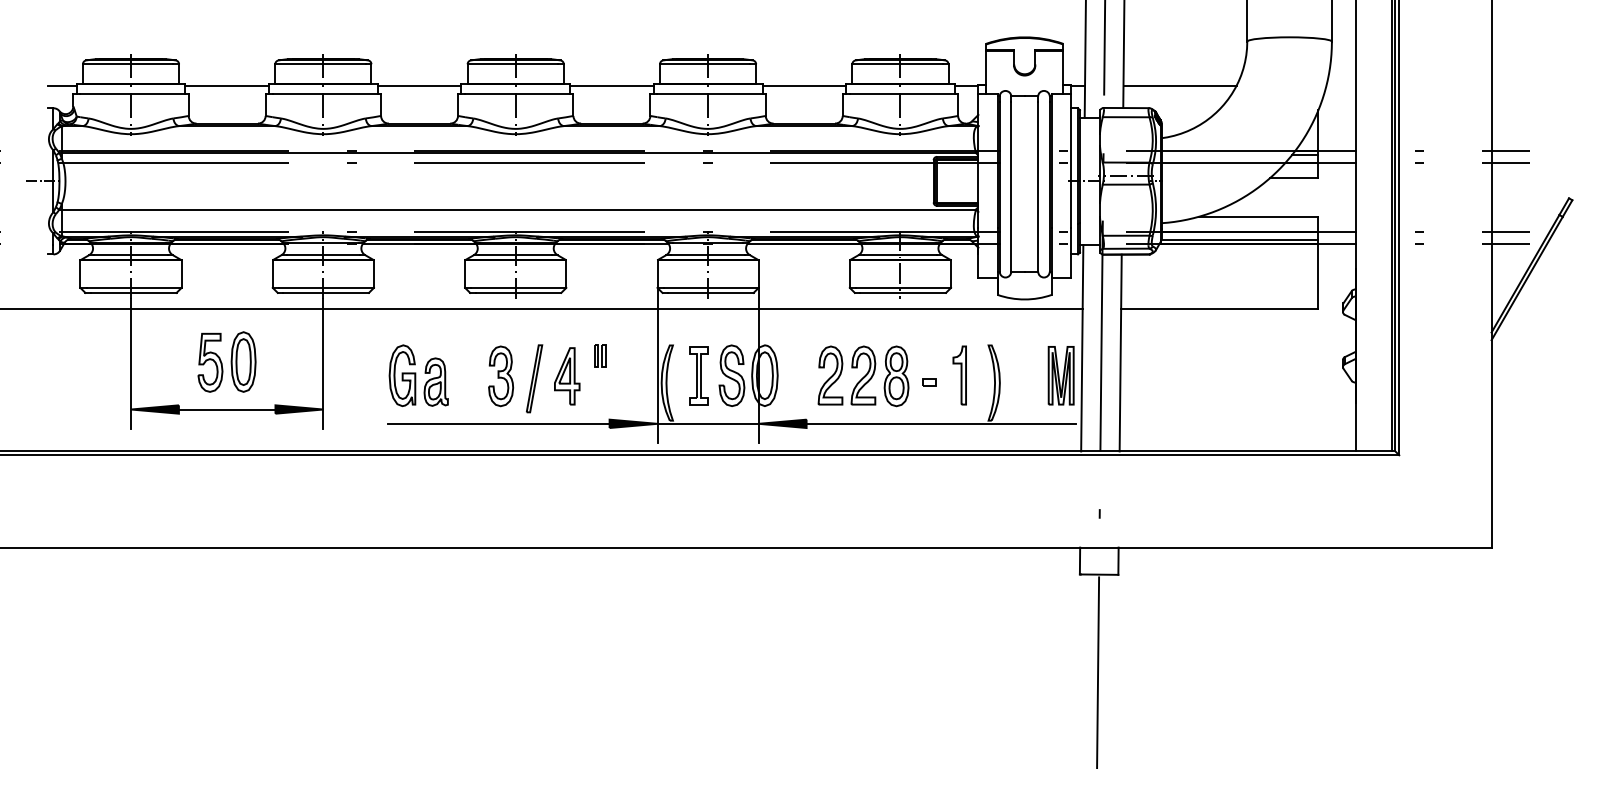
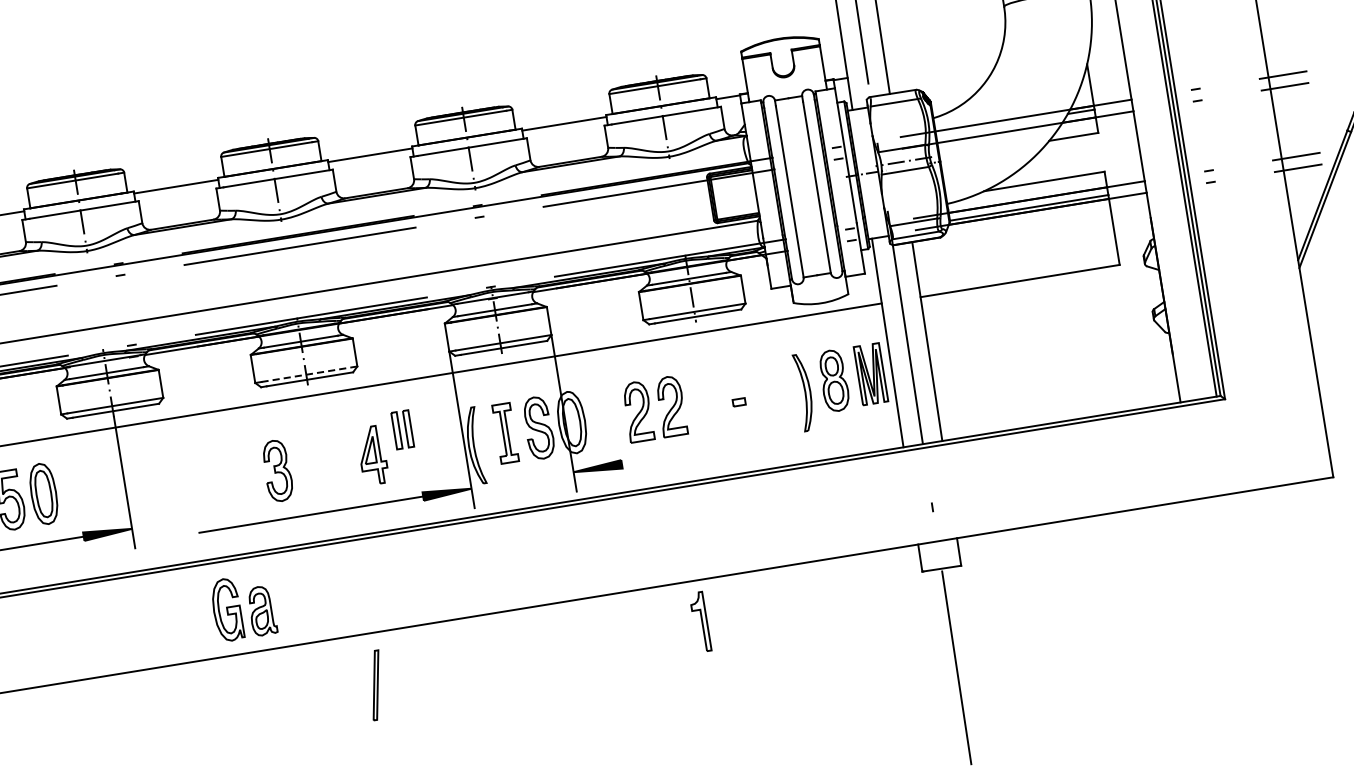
line: (1179, 85) -> (942, 62), removed
line: (518, 287) -> (309, 373), solid -> dashed
part: (600, 355) -> (402, 429), size x1.6
part: (418, 375) -> (243, 607), moved
part: (959, 375) -> (700, 622), moved
part: (501, 376) -> (278, 471), moved
part: (896, 376) -> (834, 380), moved
part: (534, 378) -> (375, 685), moved
line: (707, 423) -> (521, 480), removed
line: (941, 423) -> (758, 441), removed

